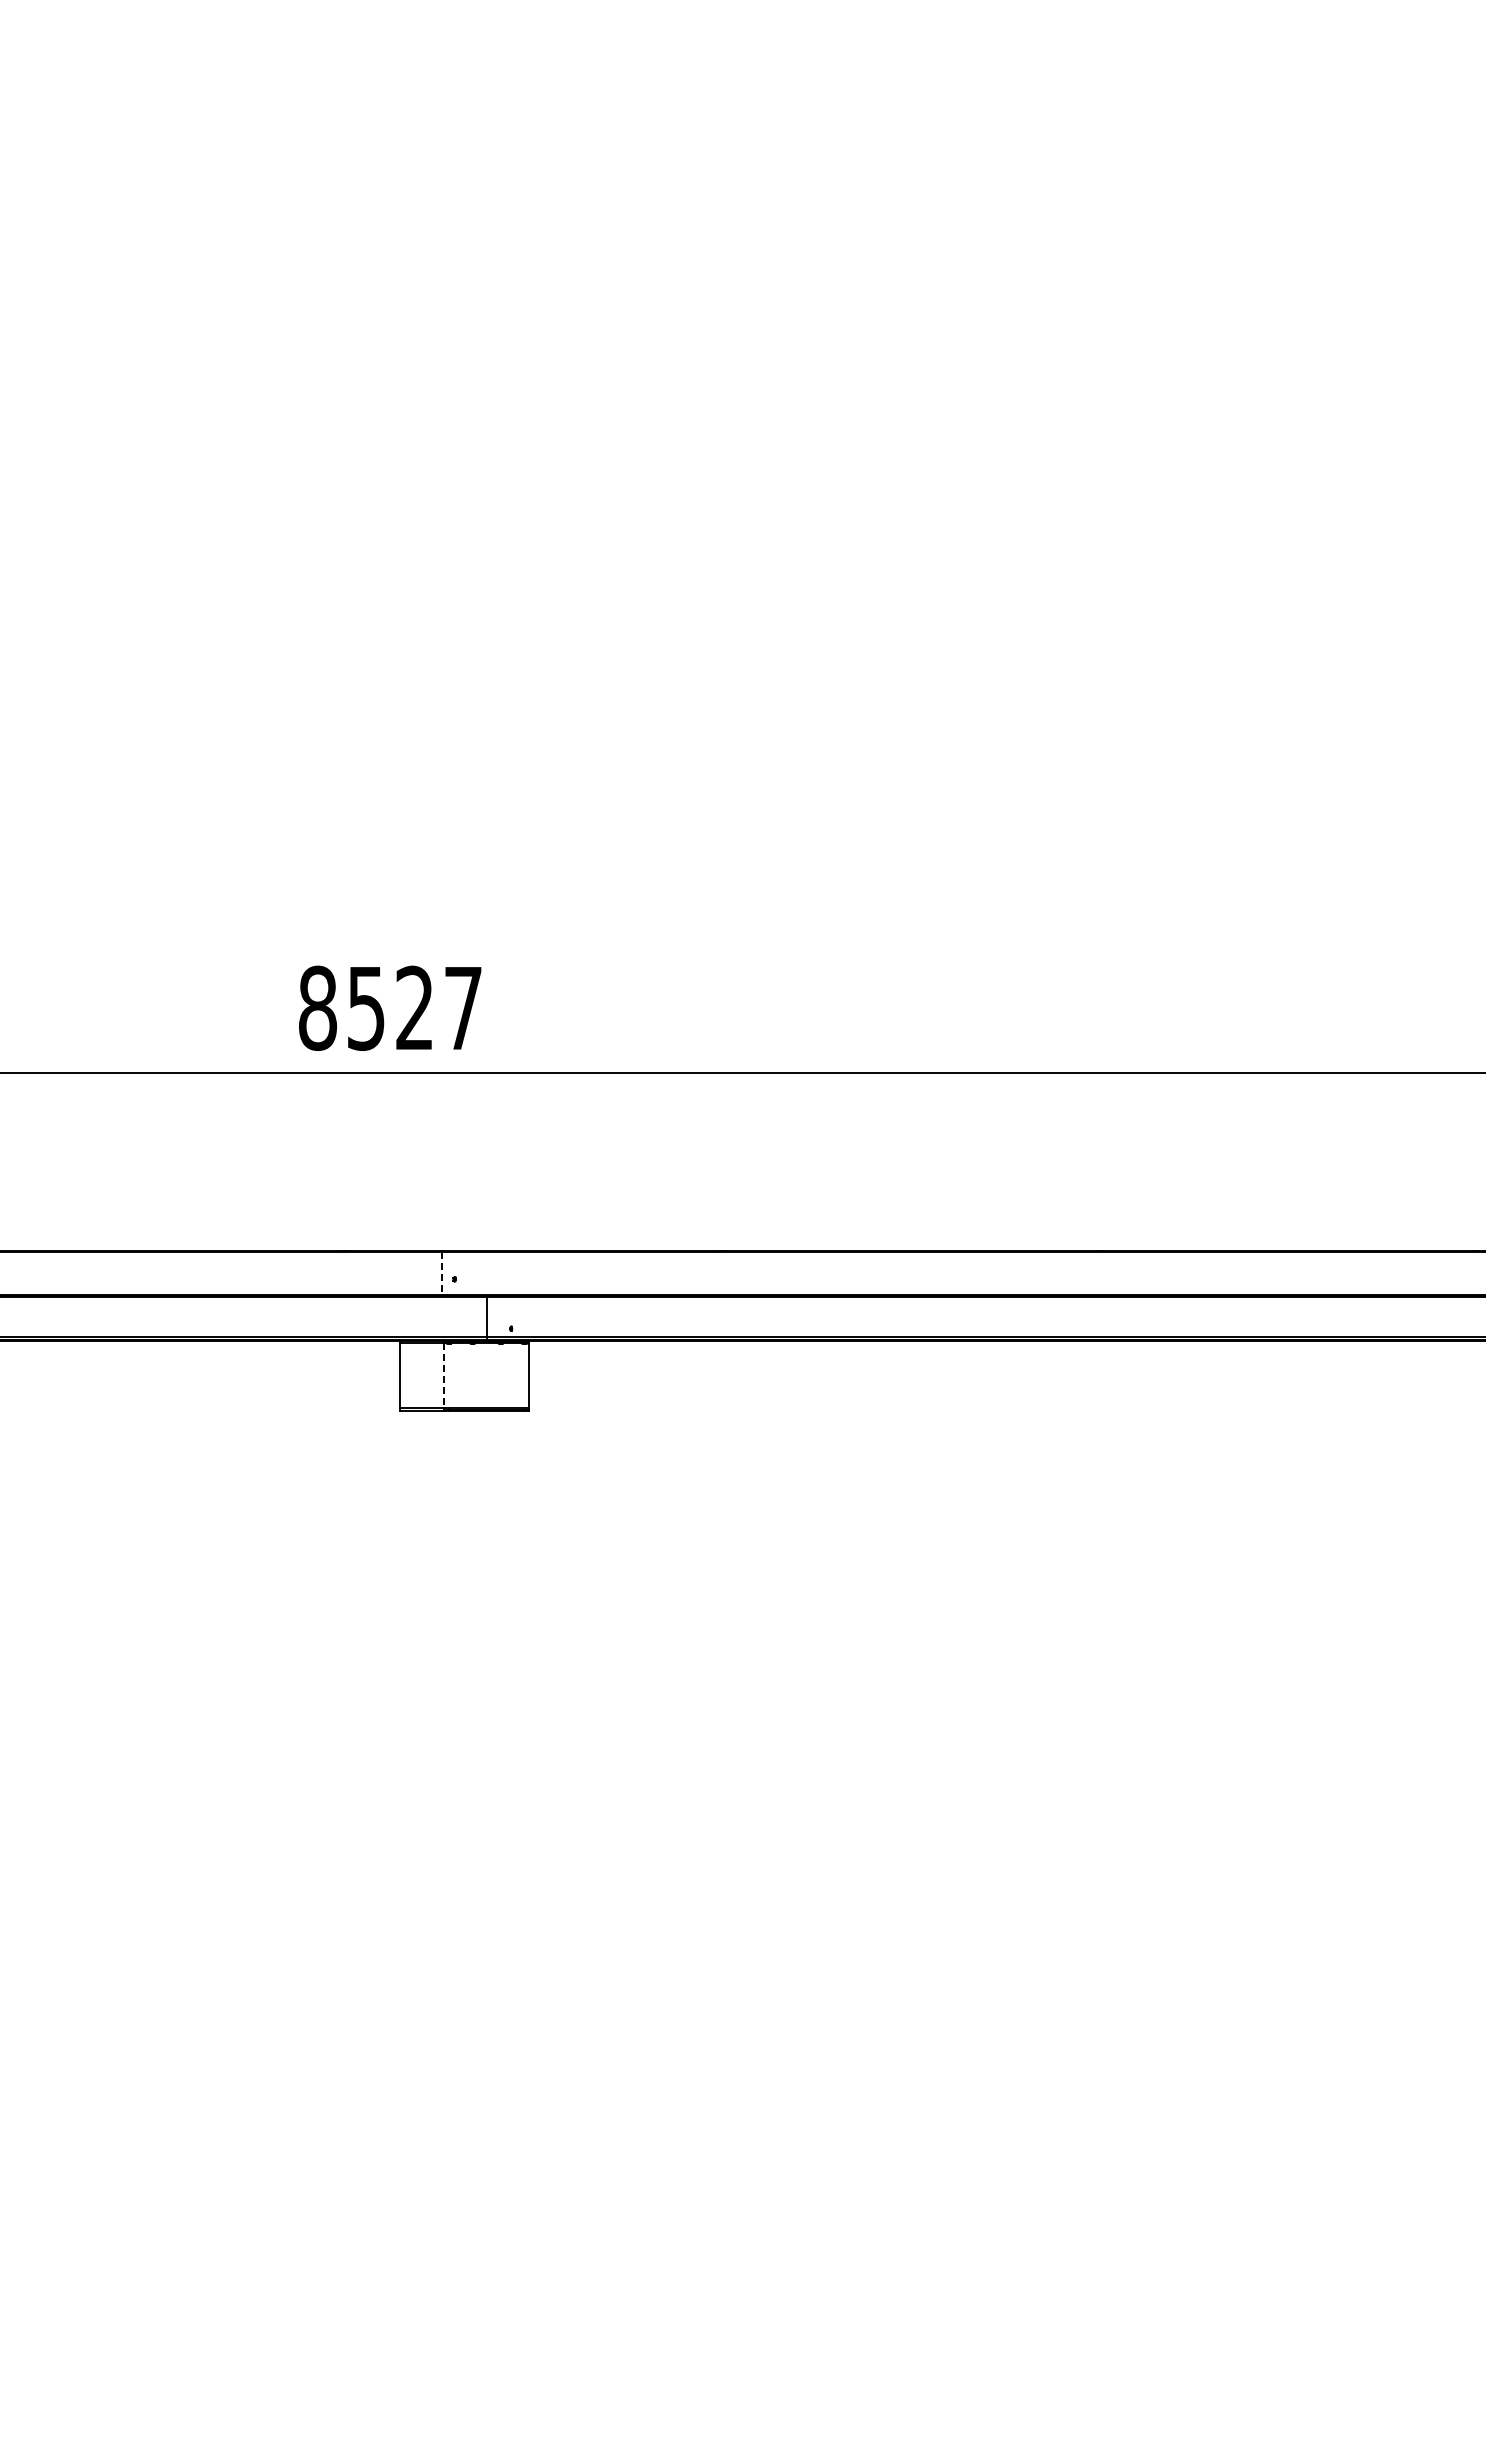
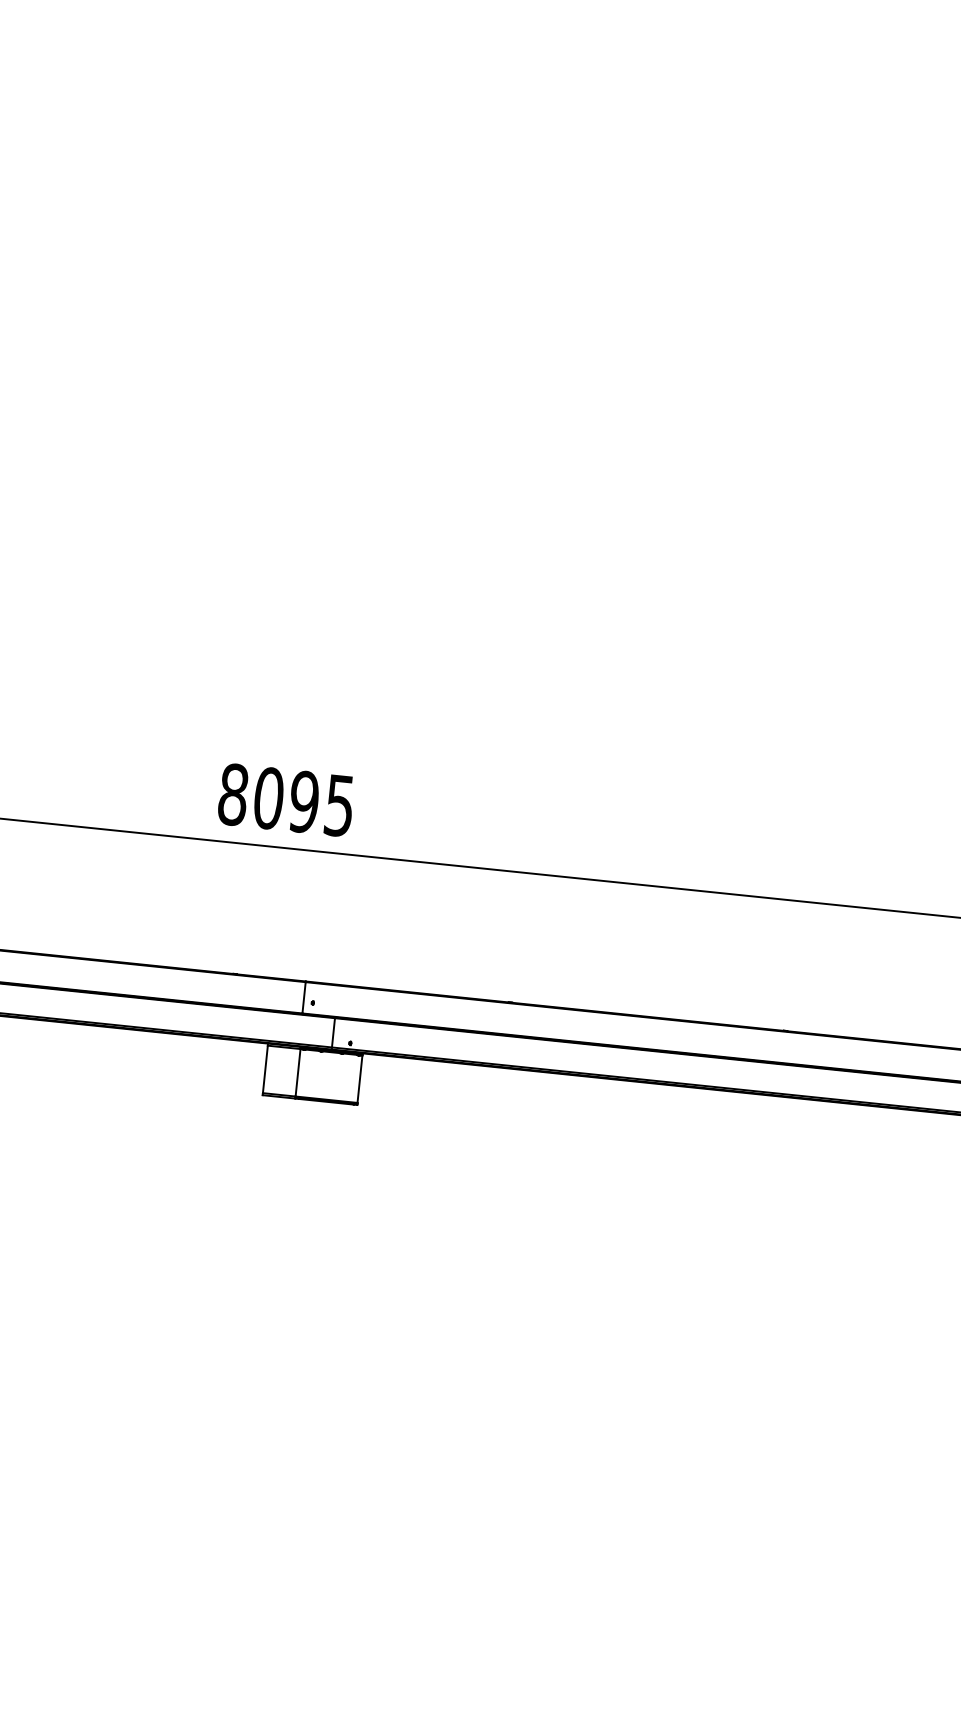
text: (414, 1008) -> (303, 802), 8527 -> 8095
line: (442, 1274) -> (304, 998), dashed -> solid
line: (444, 1376) -> (298, 1073), dashed -> solid

